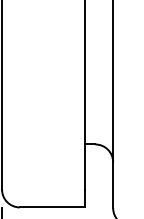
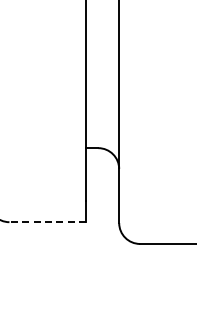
line: (52, 207) -> (47, 222), solid -> dashed

